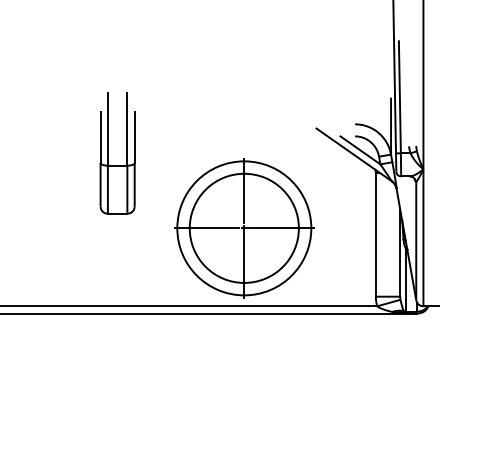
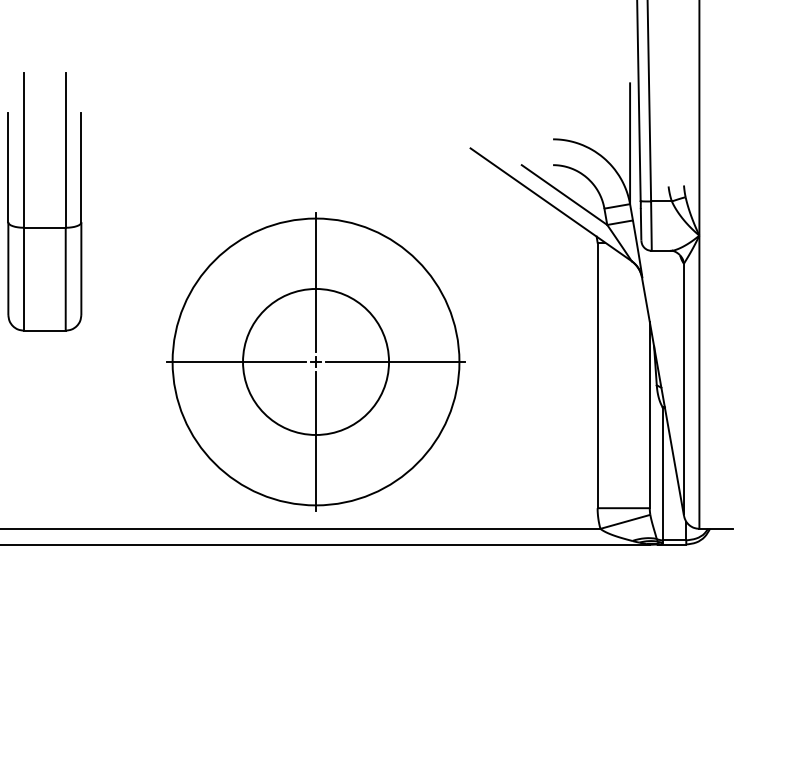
circle: (244, 228) -> (316, 362), size x0.62

